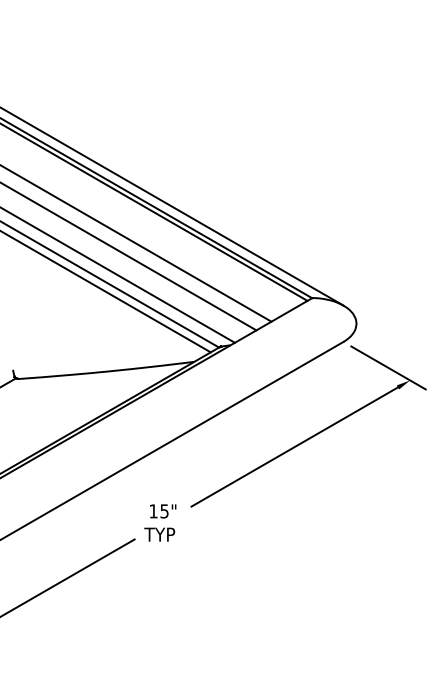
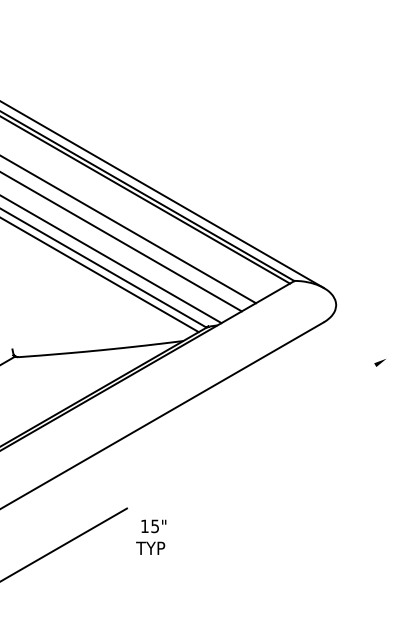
line: (388, 367) -> (366, 346), removed
line: (294, 446) -> (277, 420), removed
text: (160, 522) -> (151, 536), moved

